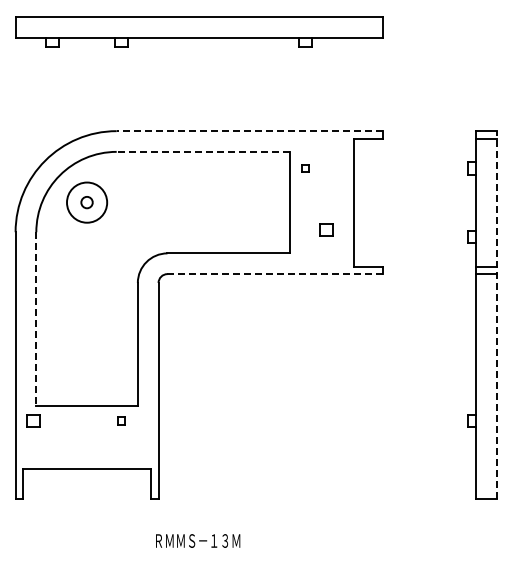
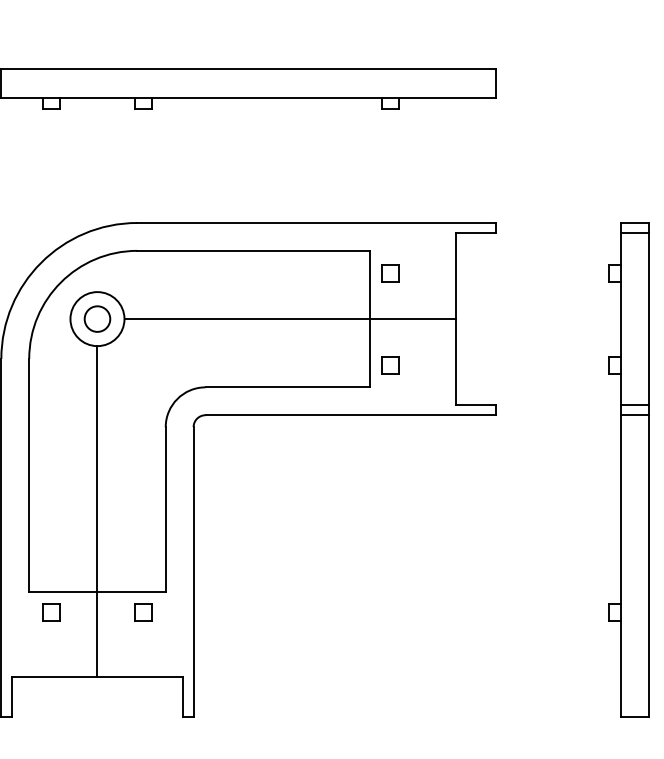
line: (249, 131) -> (315, 223), dashed -> solid
line: (203, 151) -> (253, 250), dashed -> solid
part: (305, 168) -> (391, 273), size x1.67
circle: (86, 202) -> (96, 318), size x1.67
line: (230, 202) -> (290, 318), added
part: (326, 229) -> (391, 364), moved
line: (275, 274) -> (350, 415), dashed -> solid
line: (497, 314) -> (649, 469), dashed -> solid
line: (36, 318) -> (29, 474), dashed -> solid
line: (87, 345) -> (98, 511), added
part: (33, 420) -> (50, 612), moved
part: (121, 420) -> (143, 612), size x1.67

